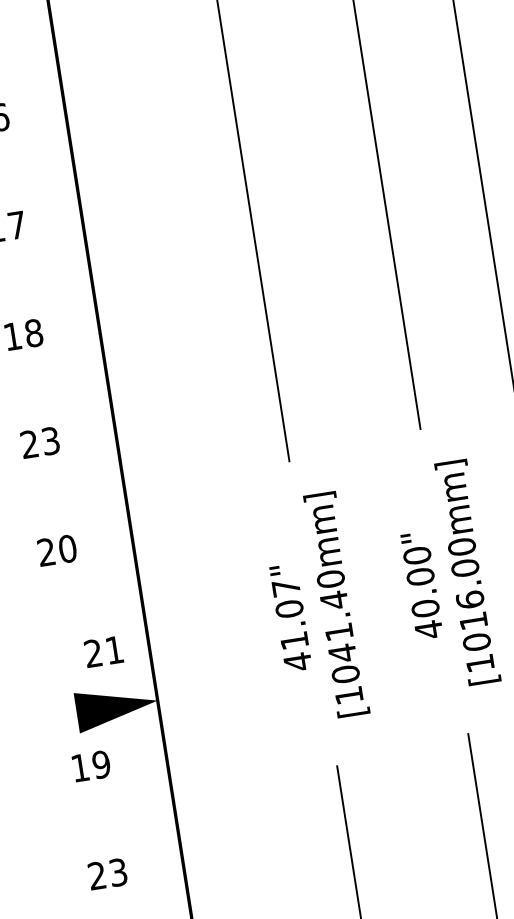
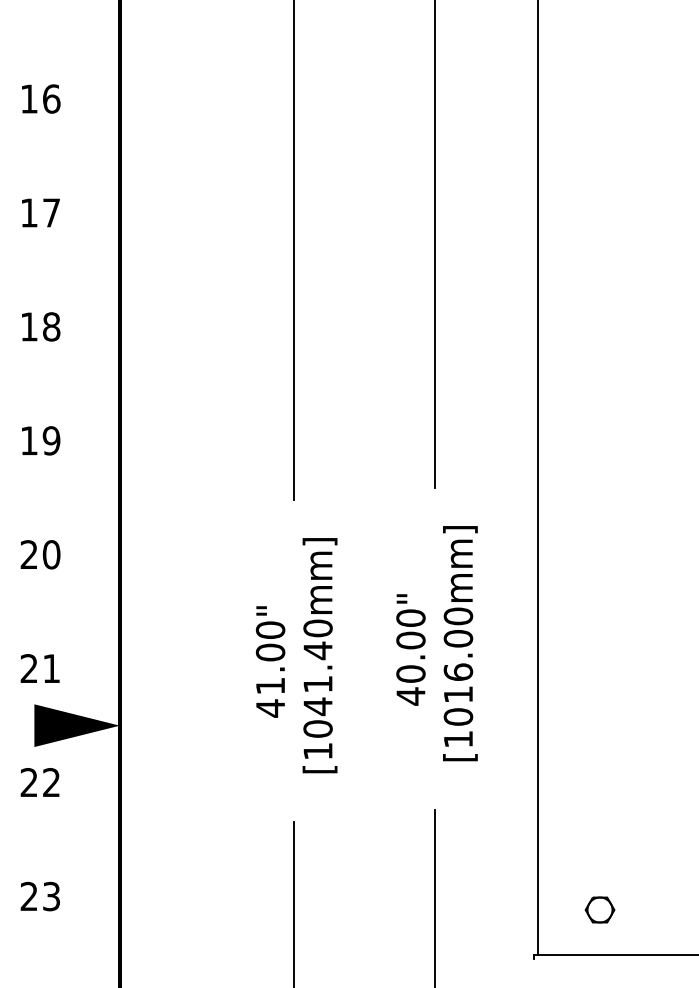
text: (40, 442) -> (40, 440), 23 -> 19
text: (286, 587) -> (270, 629), 41.07" -> 41.00"
text: (103, 651) -> (39, 668), moved
text: (90, 766) -> (40, 782), 19 -> 22

